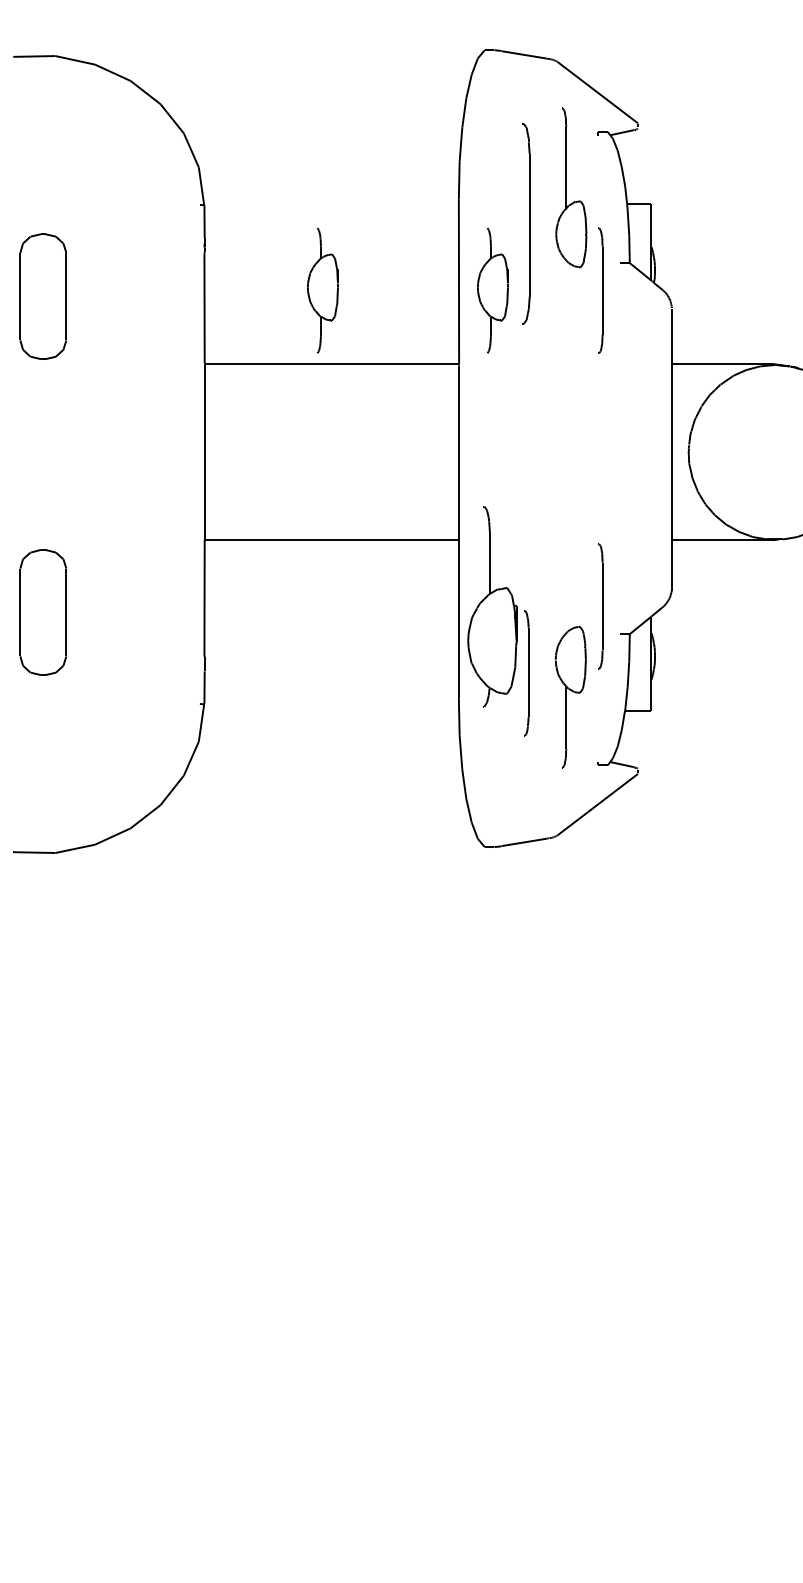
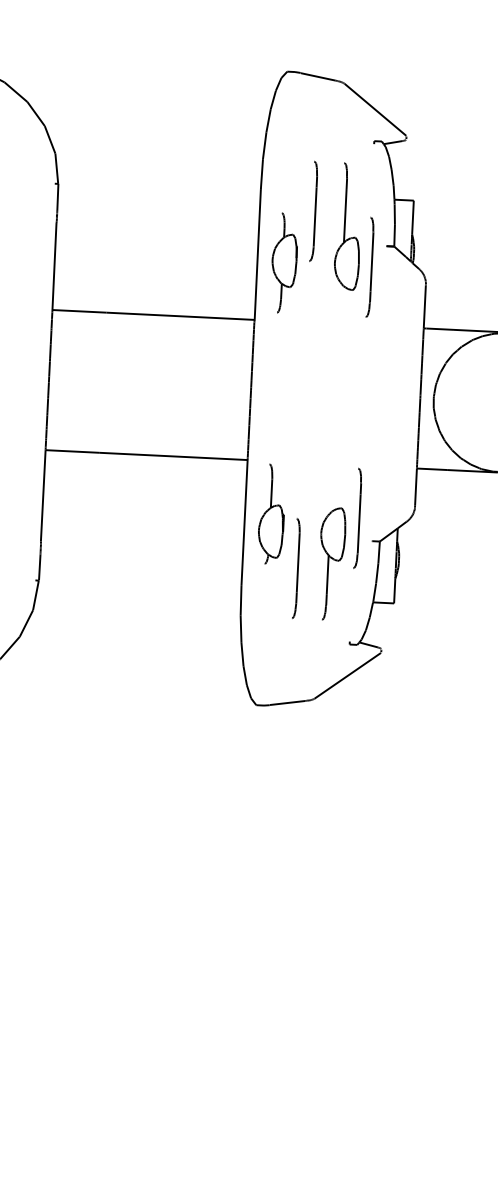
part: (571, 187) -> (348, 226), moved
part: (526, 223) -> (313, 211), size x0.62
part: (322, 290) -> (148, 256), removed
part: (492, 606) -> (271, 514), size x0.62
part: (570, 697) -> (331, 564), moved

